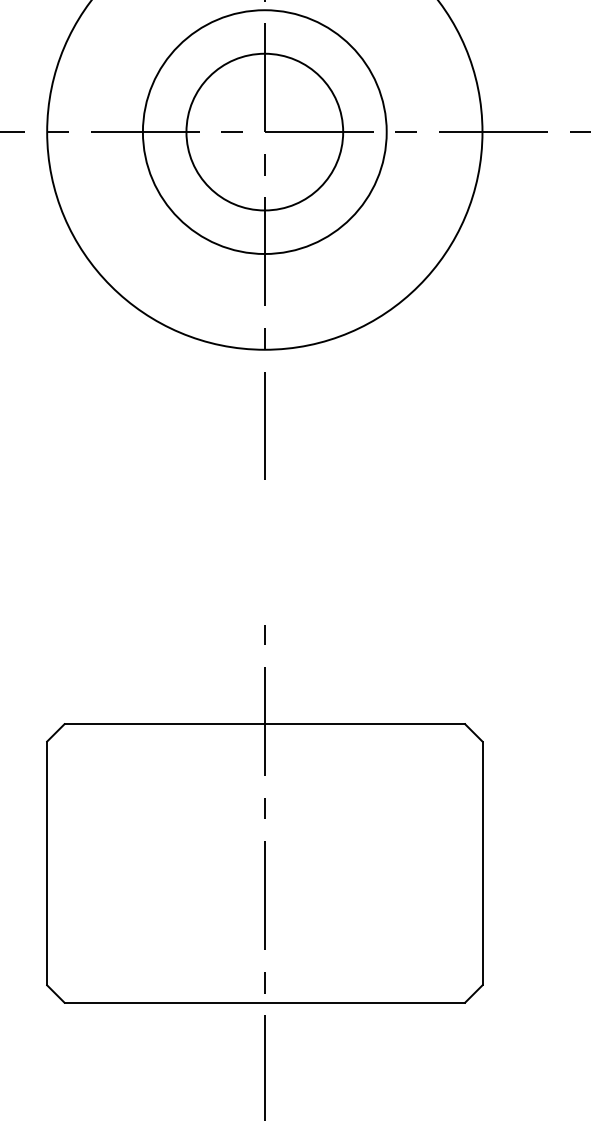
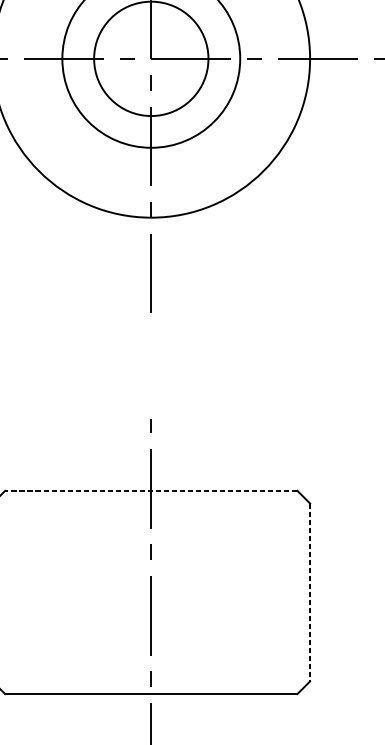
line: (264, 724) -> (151, 491), solid -> dashed
line: (482, 863) -> (310, 592), solid -> dashed

